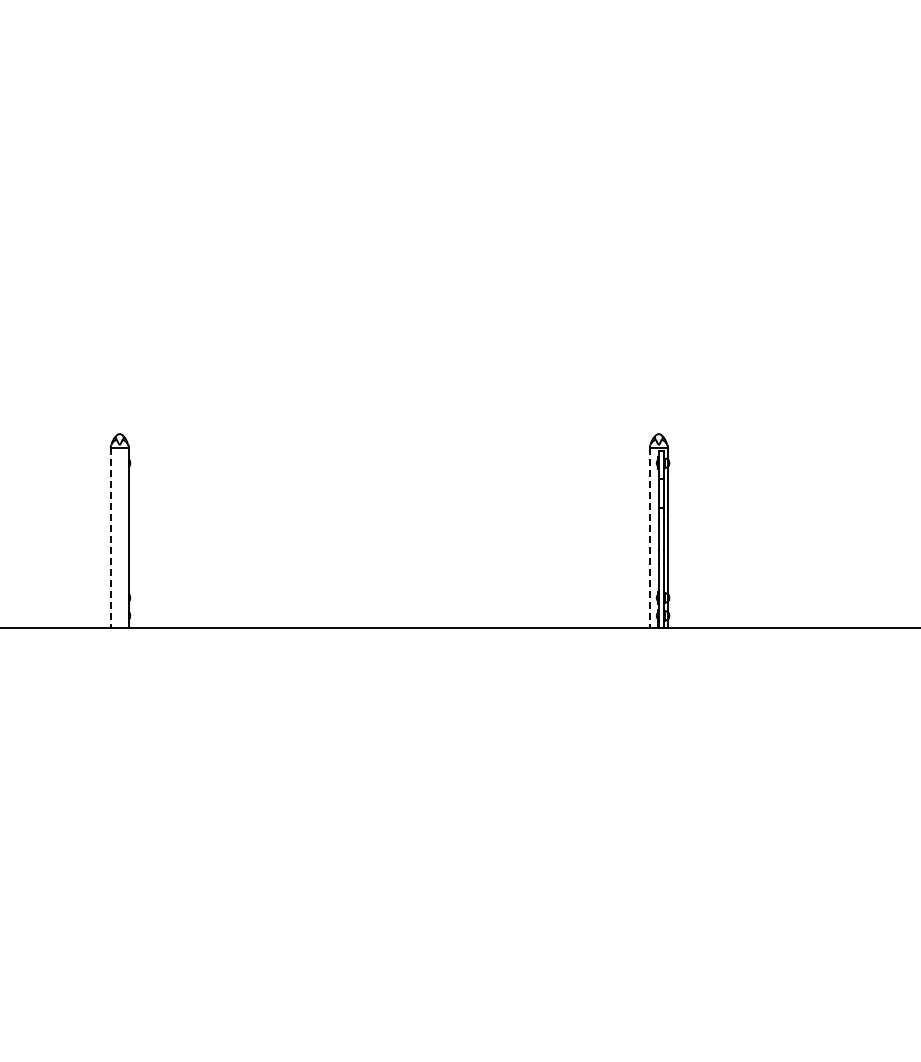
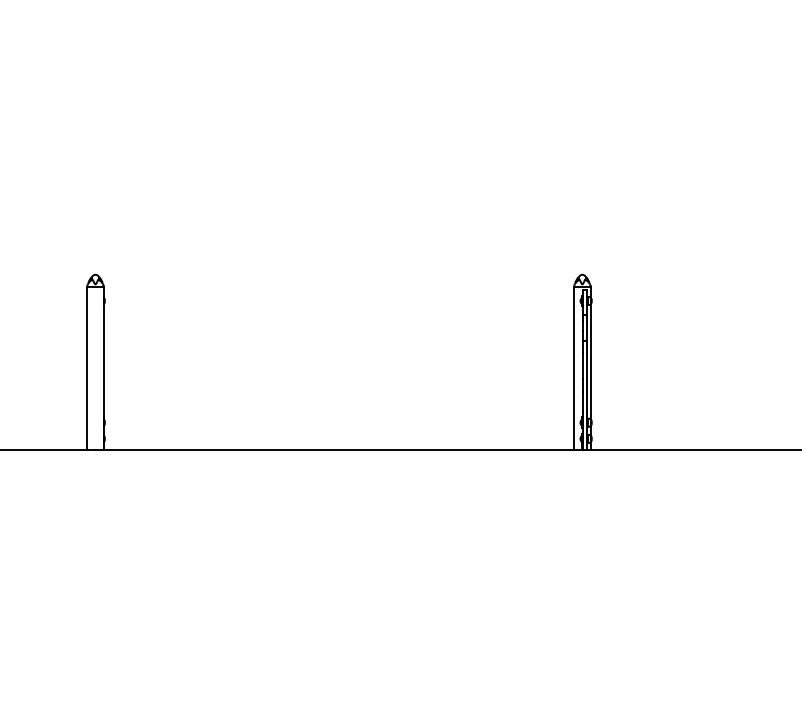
line: (110, 538) -> (87, 369), dashed -> solid
line: (649, 538) -> (573, 369), dashed -> solid

